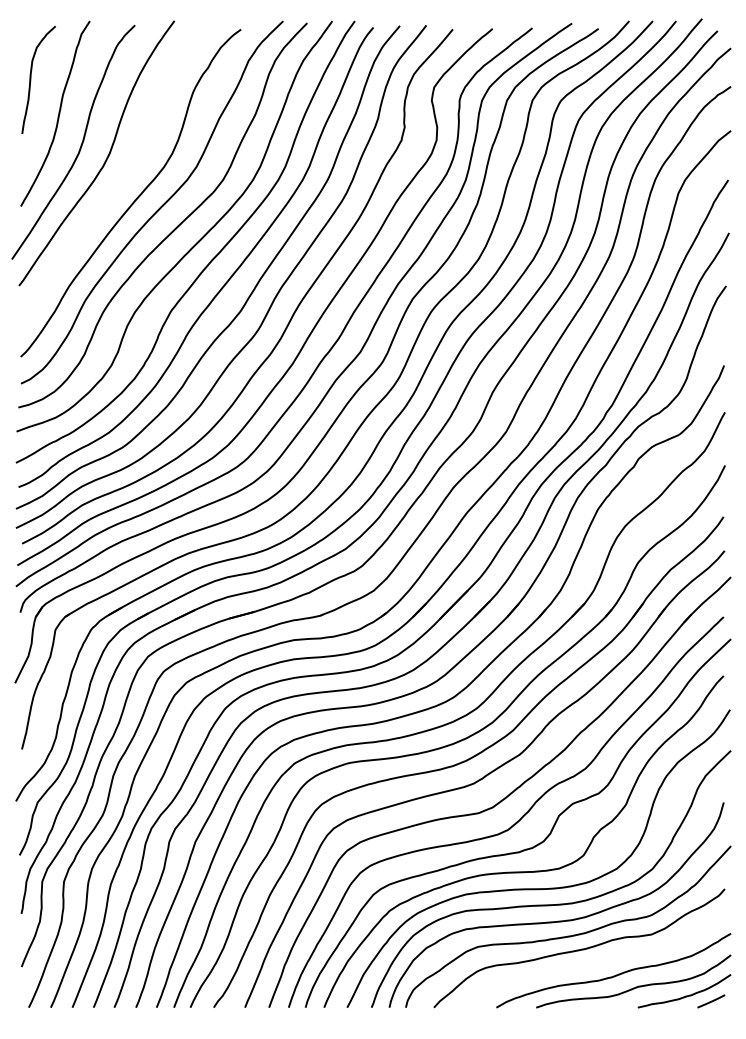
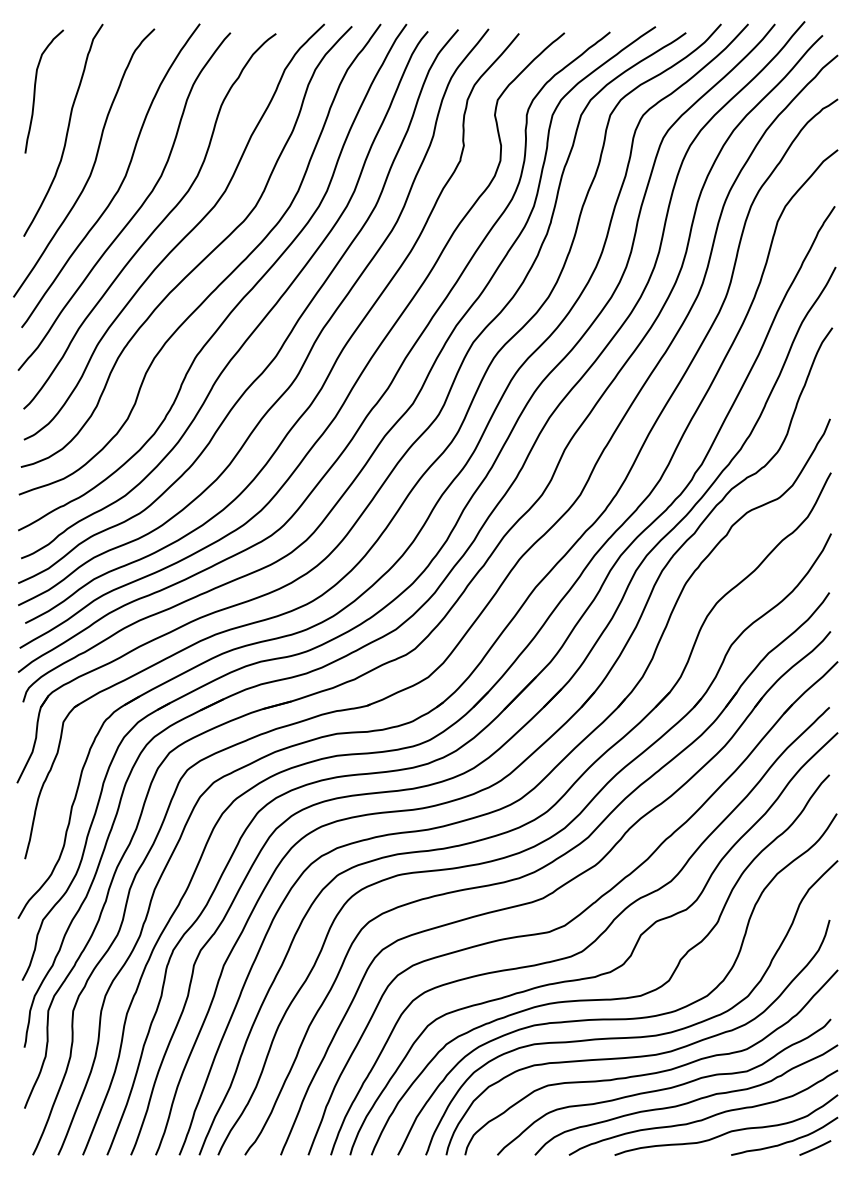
curve: (119, 183) -> (136, 210), added
curve: (600, 960) -> (688, 1101), added

